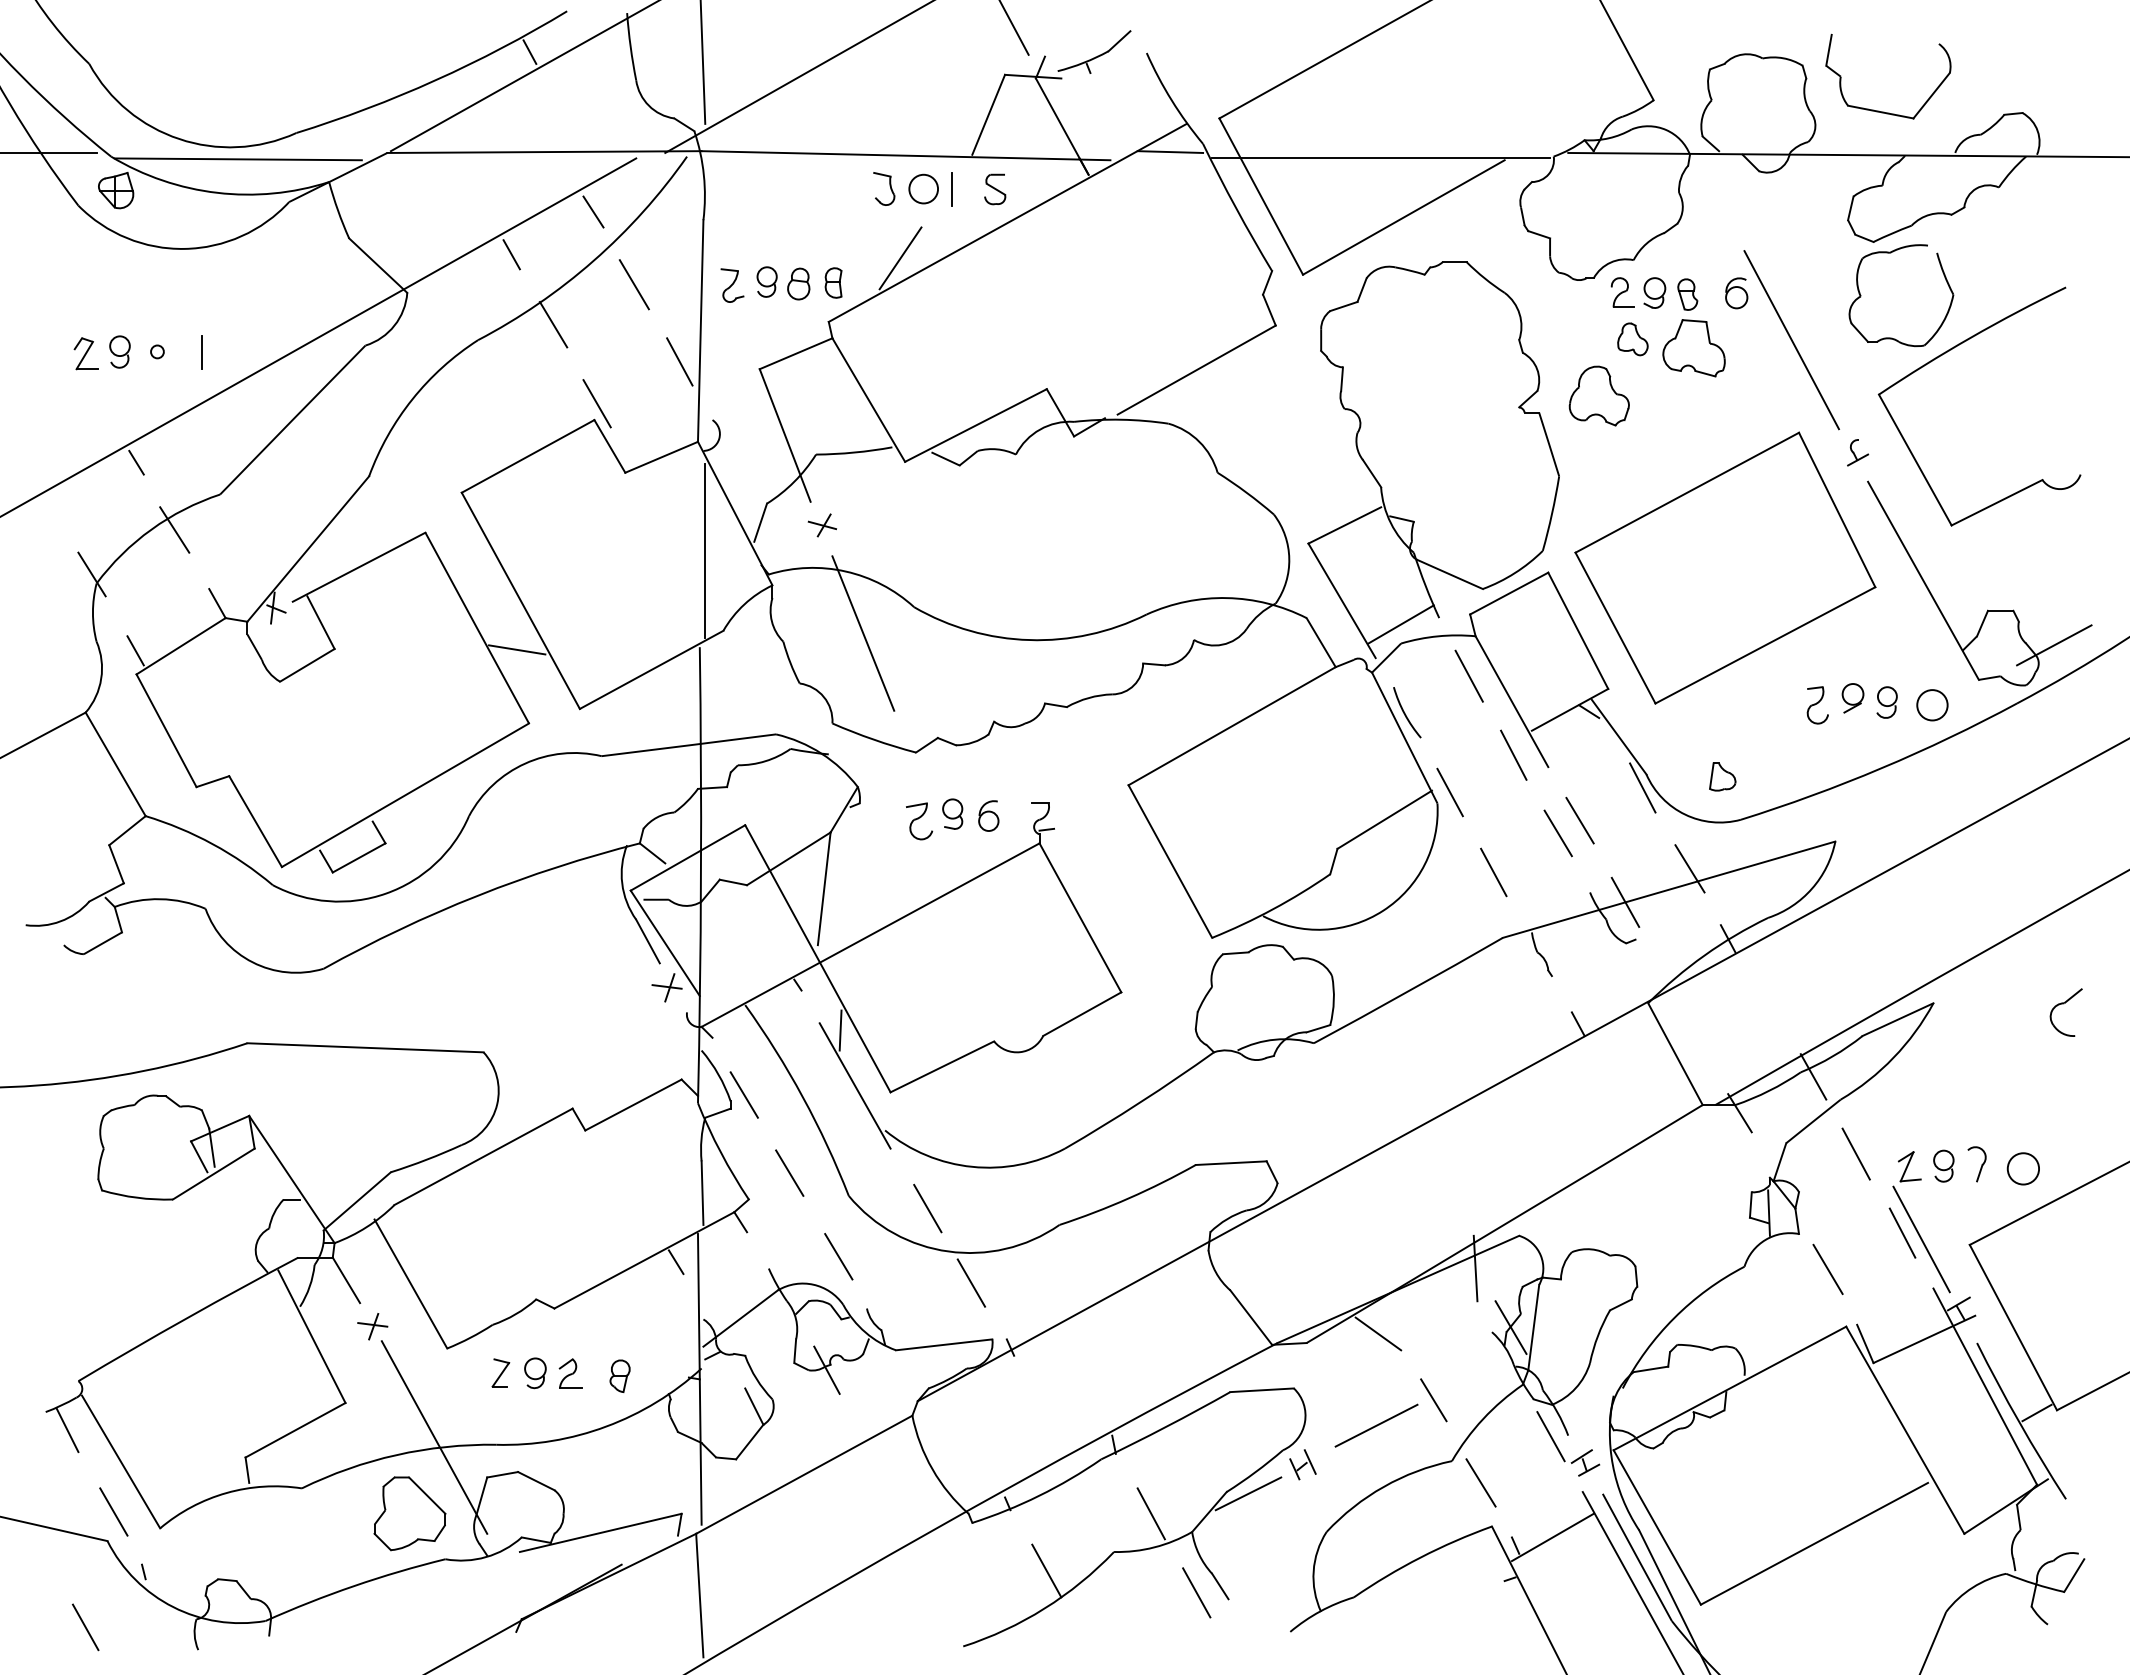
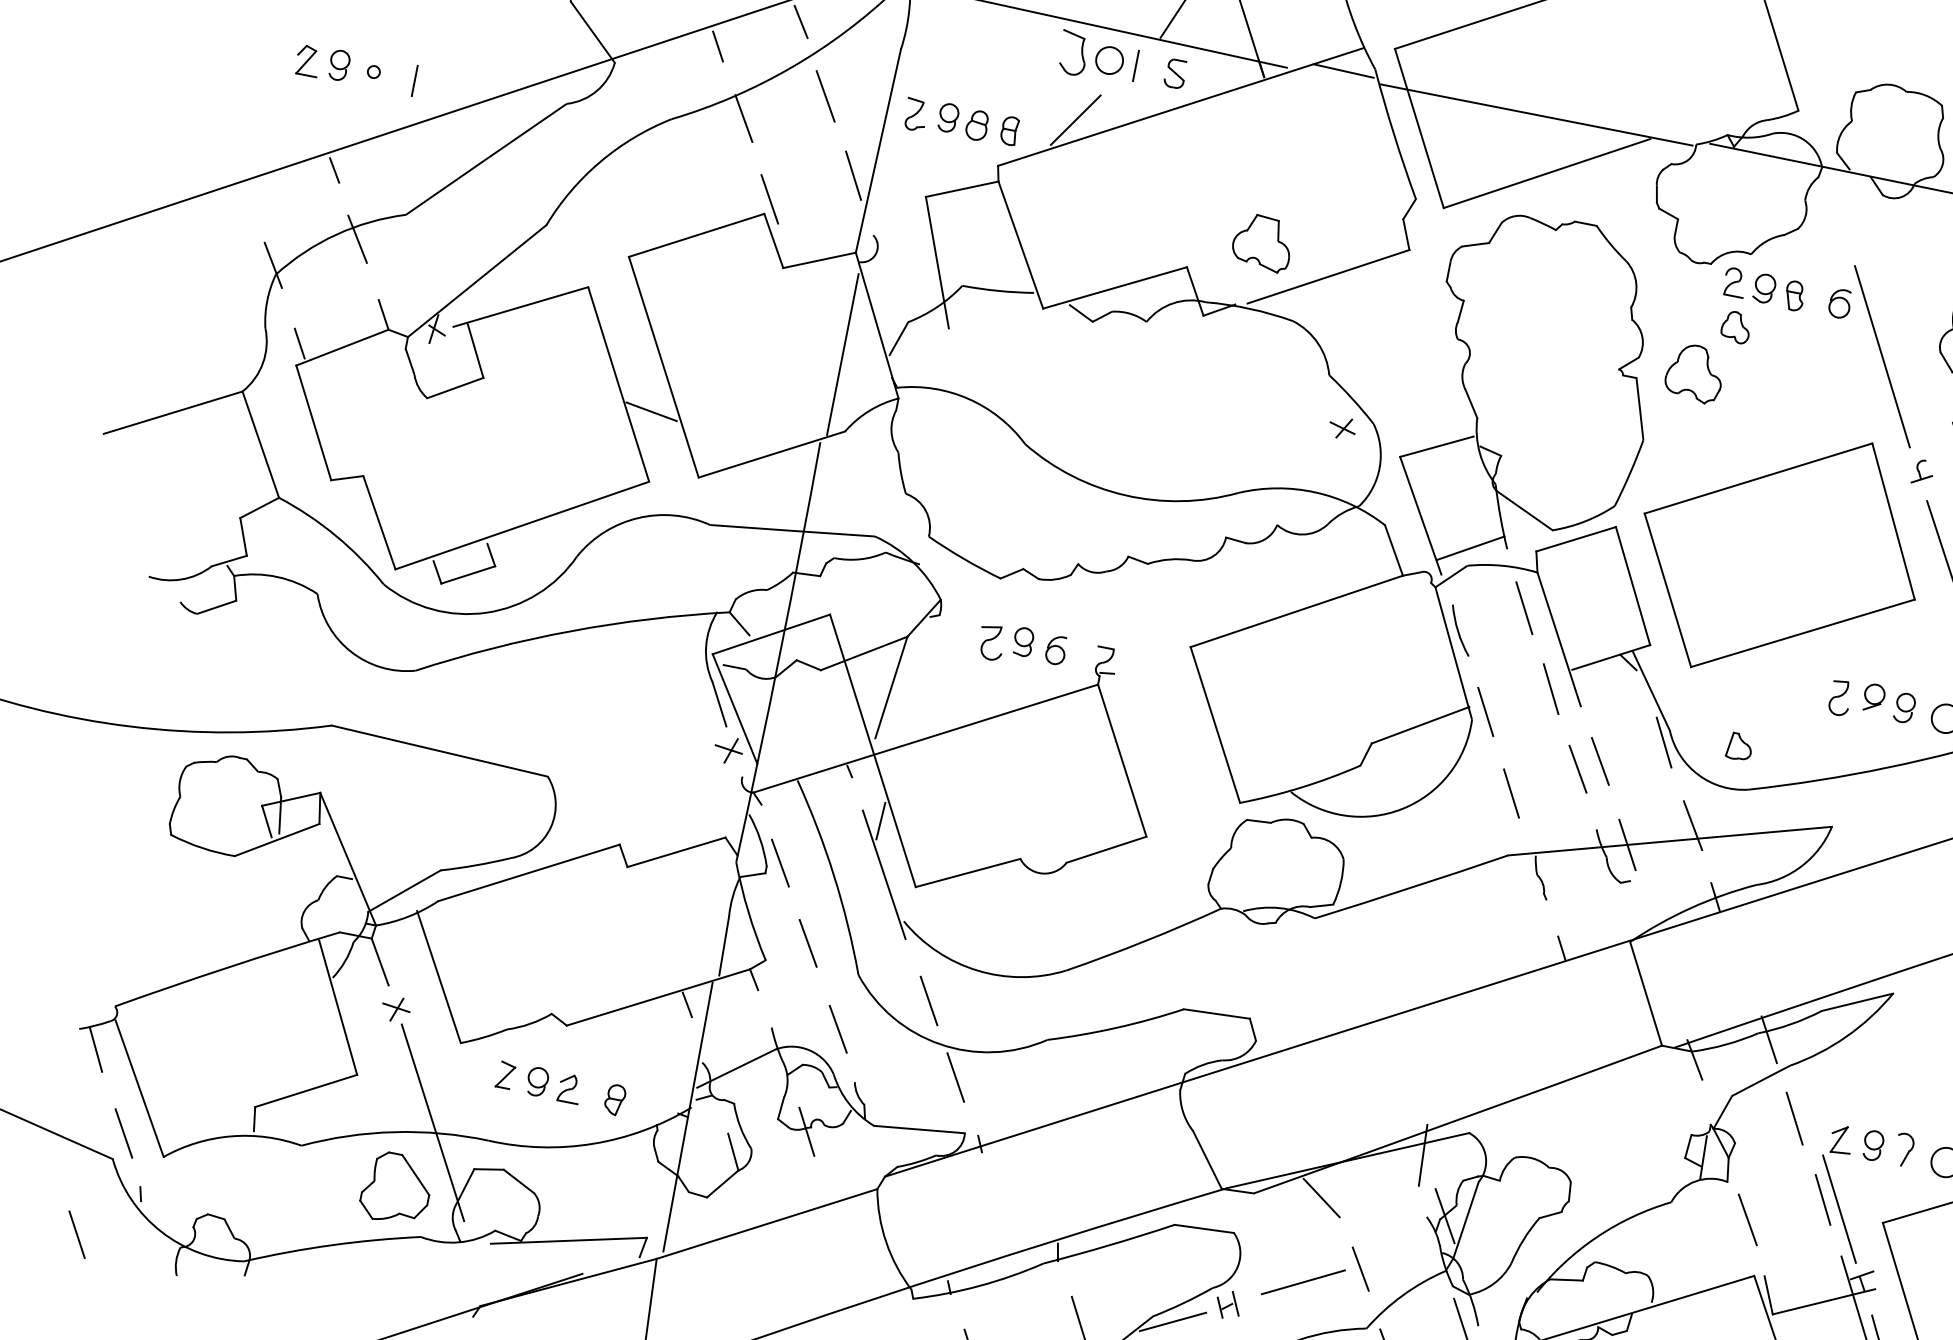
part: (884, 188) -> (1073, 52), size x1.4
part: (1693, 348) -> (1262, 243), moved
part: (821, 525) -> (1341, 428), moved
line: (863, 633) -> (973, 459), removed

